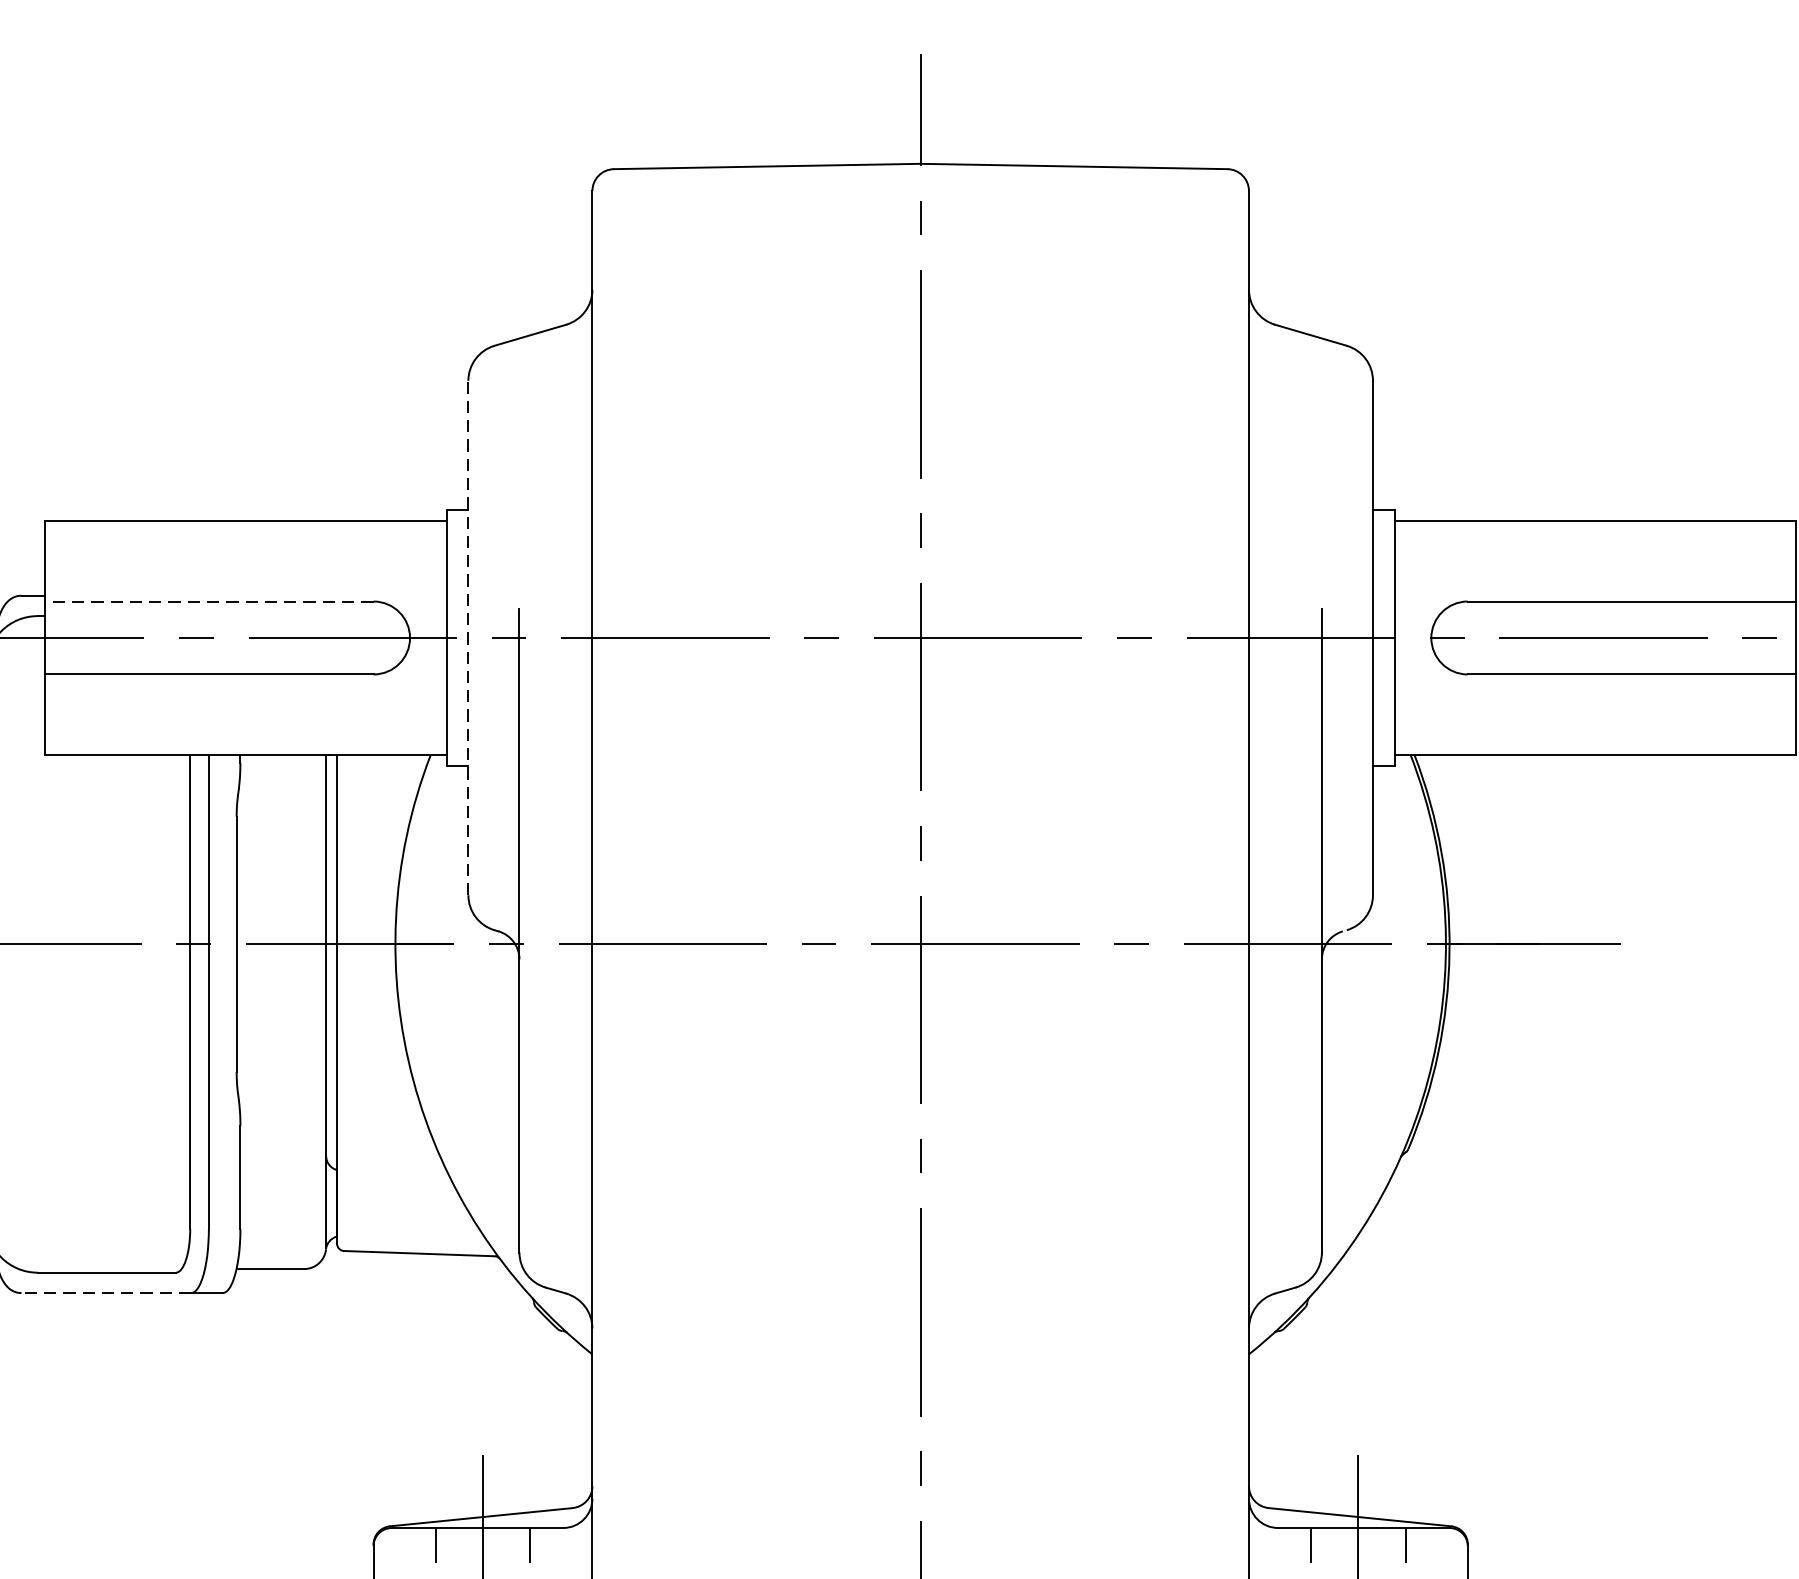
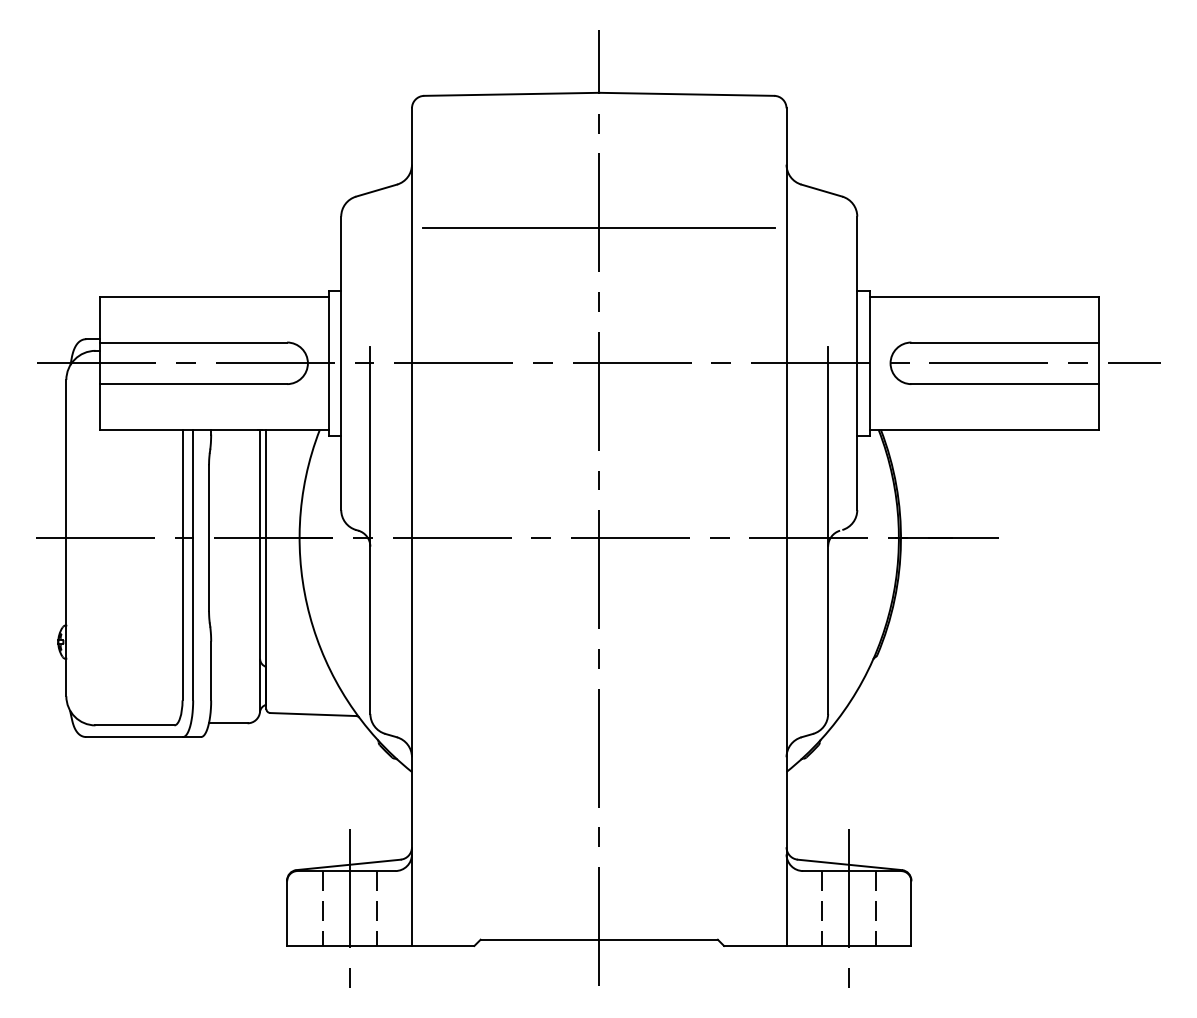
line: (919, 401) -> (598, 228), added
line: (209, 601) -> (193, 342), dashed -> solid
line: (468, 638) -> (341, 363), dashed -> solid
line: (106, 1293) -> (134, 737), dashed -> solid

